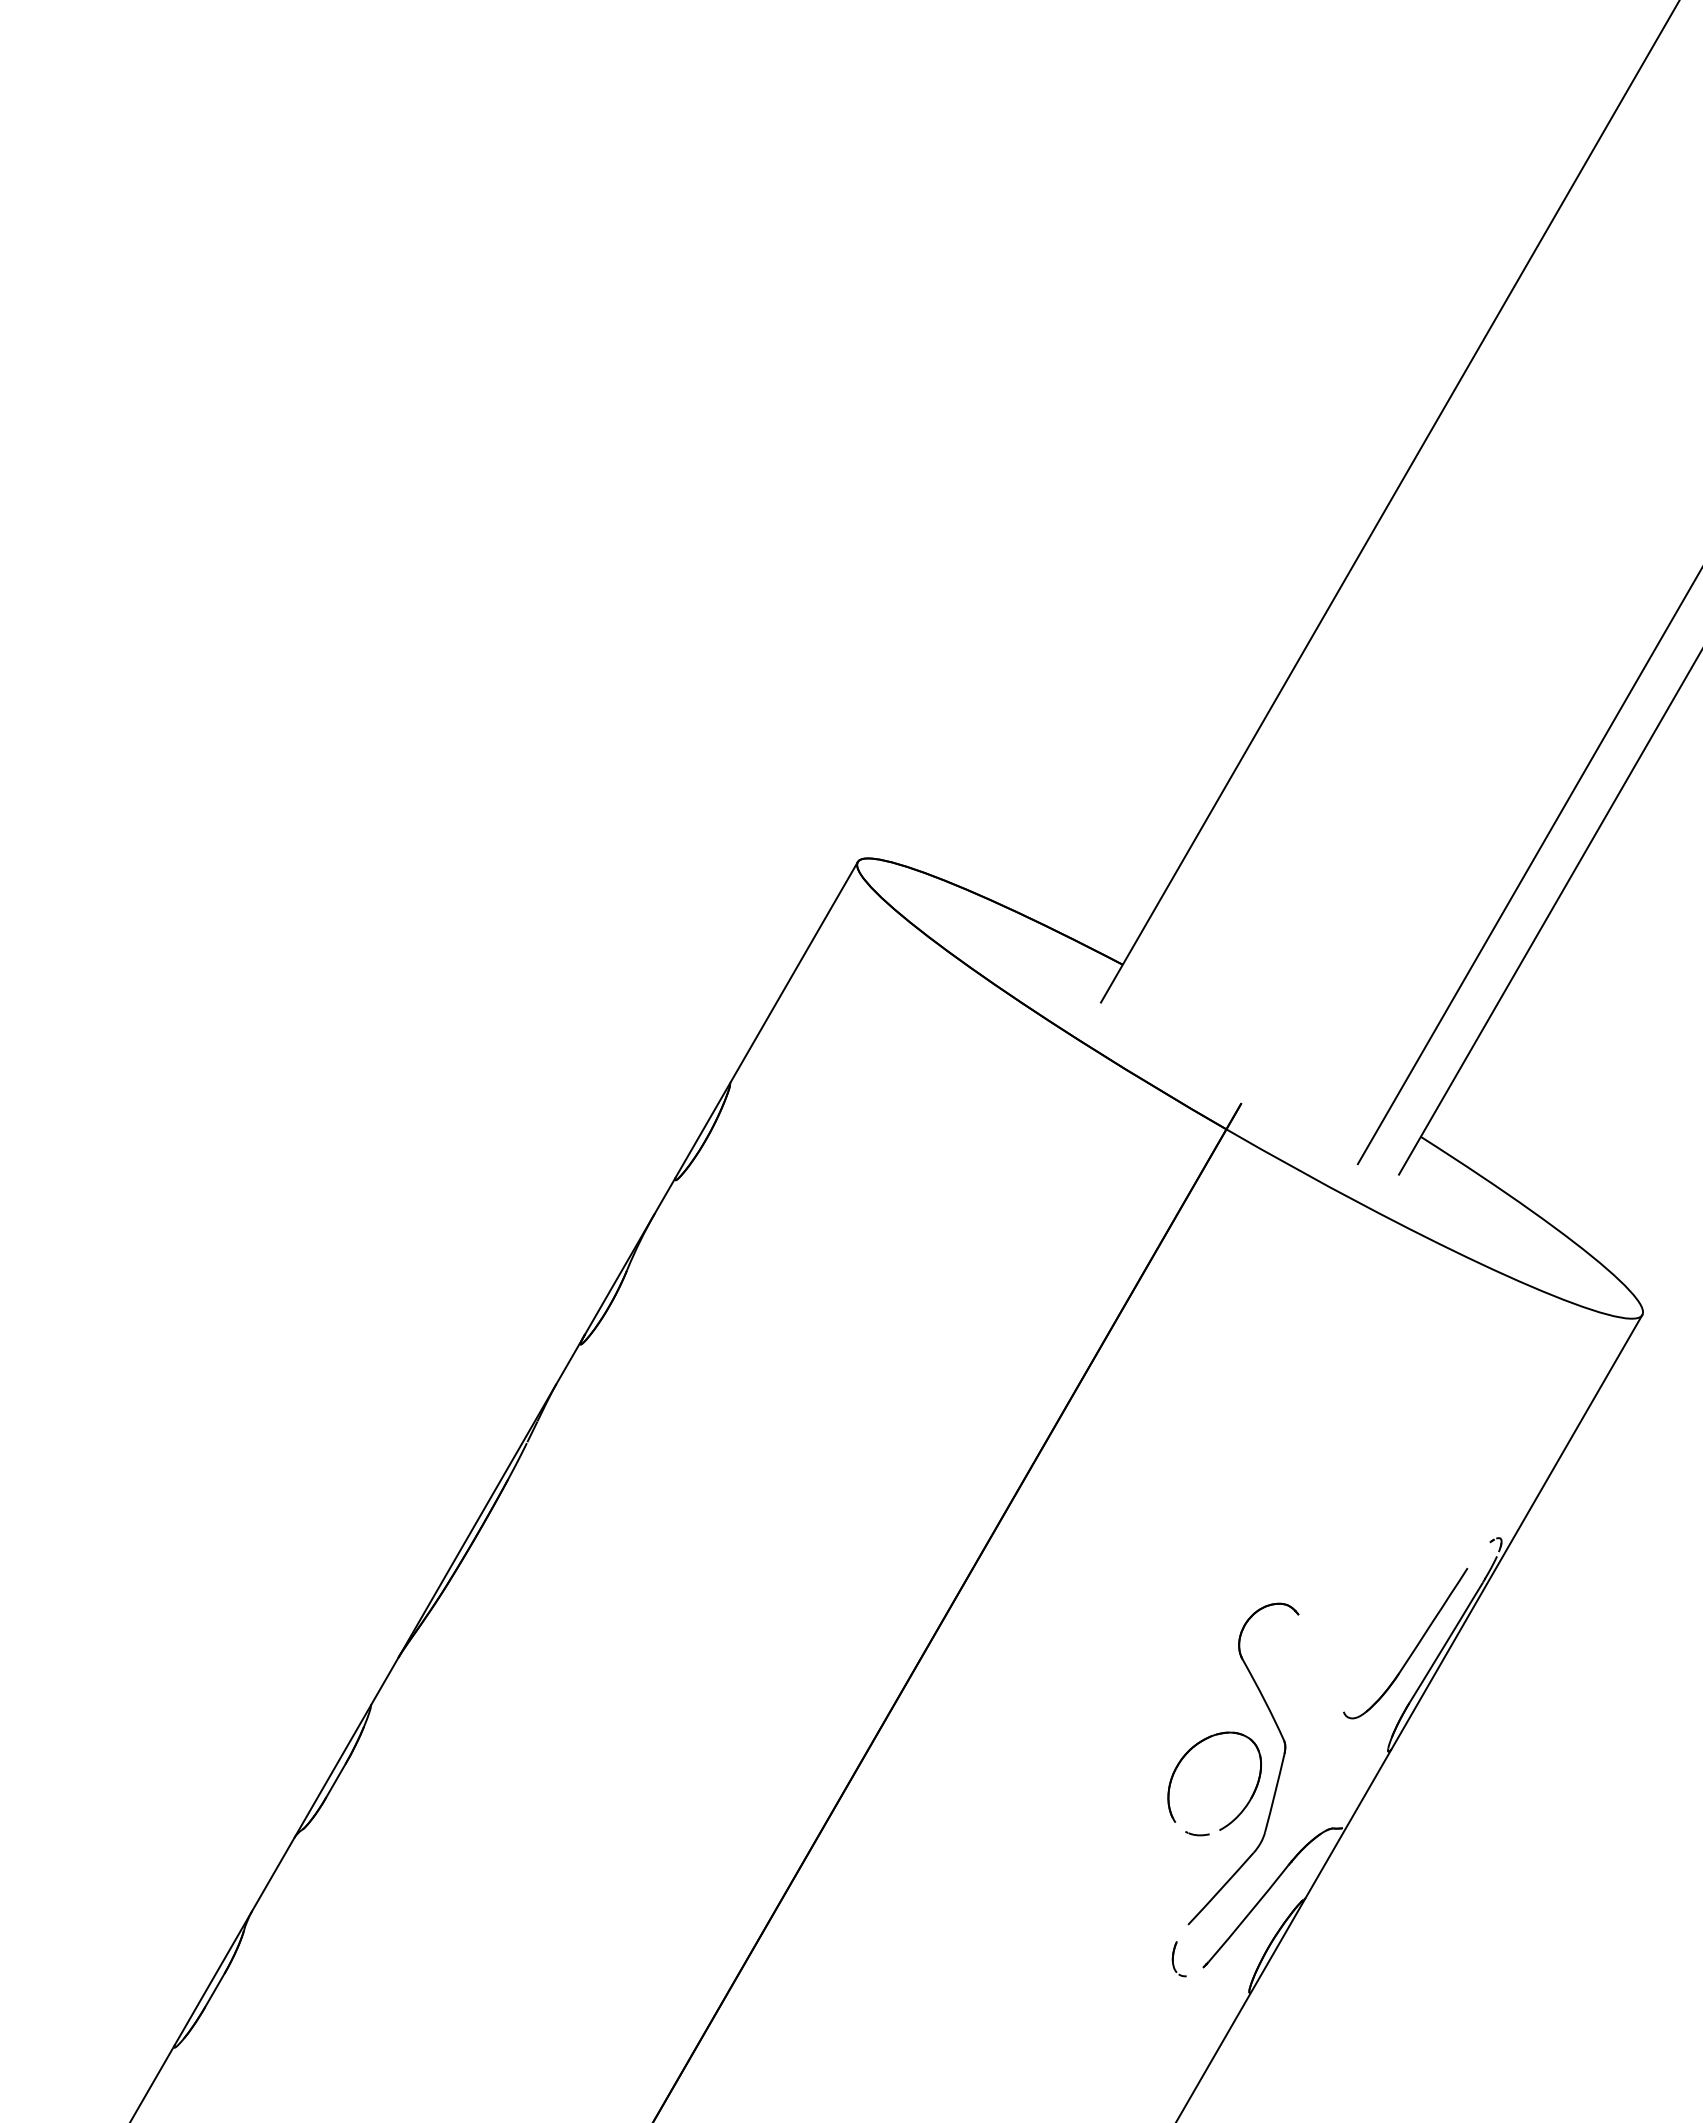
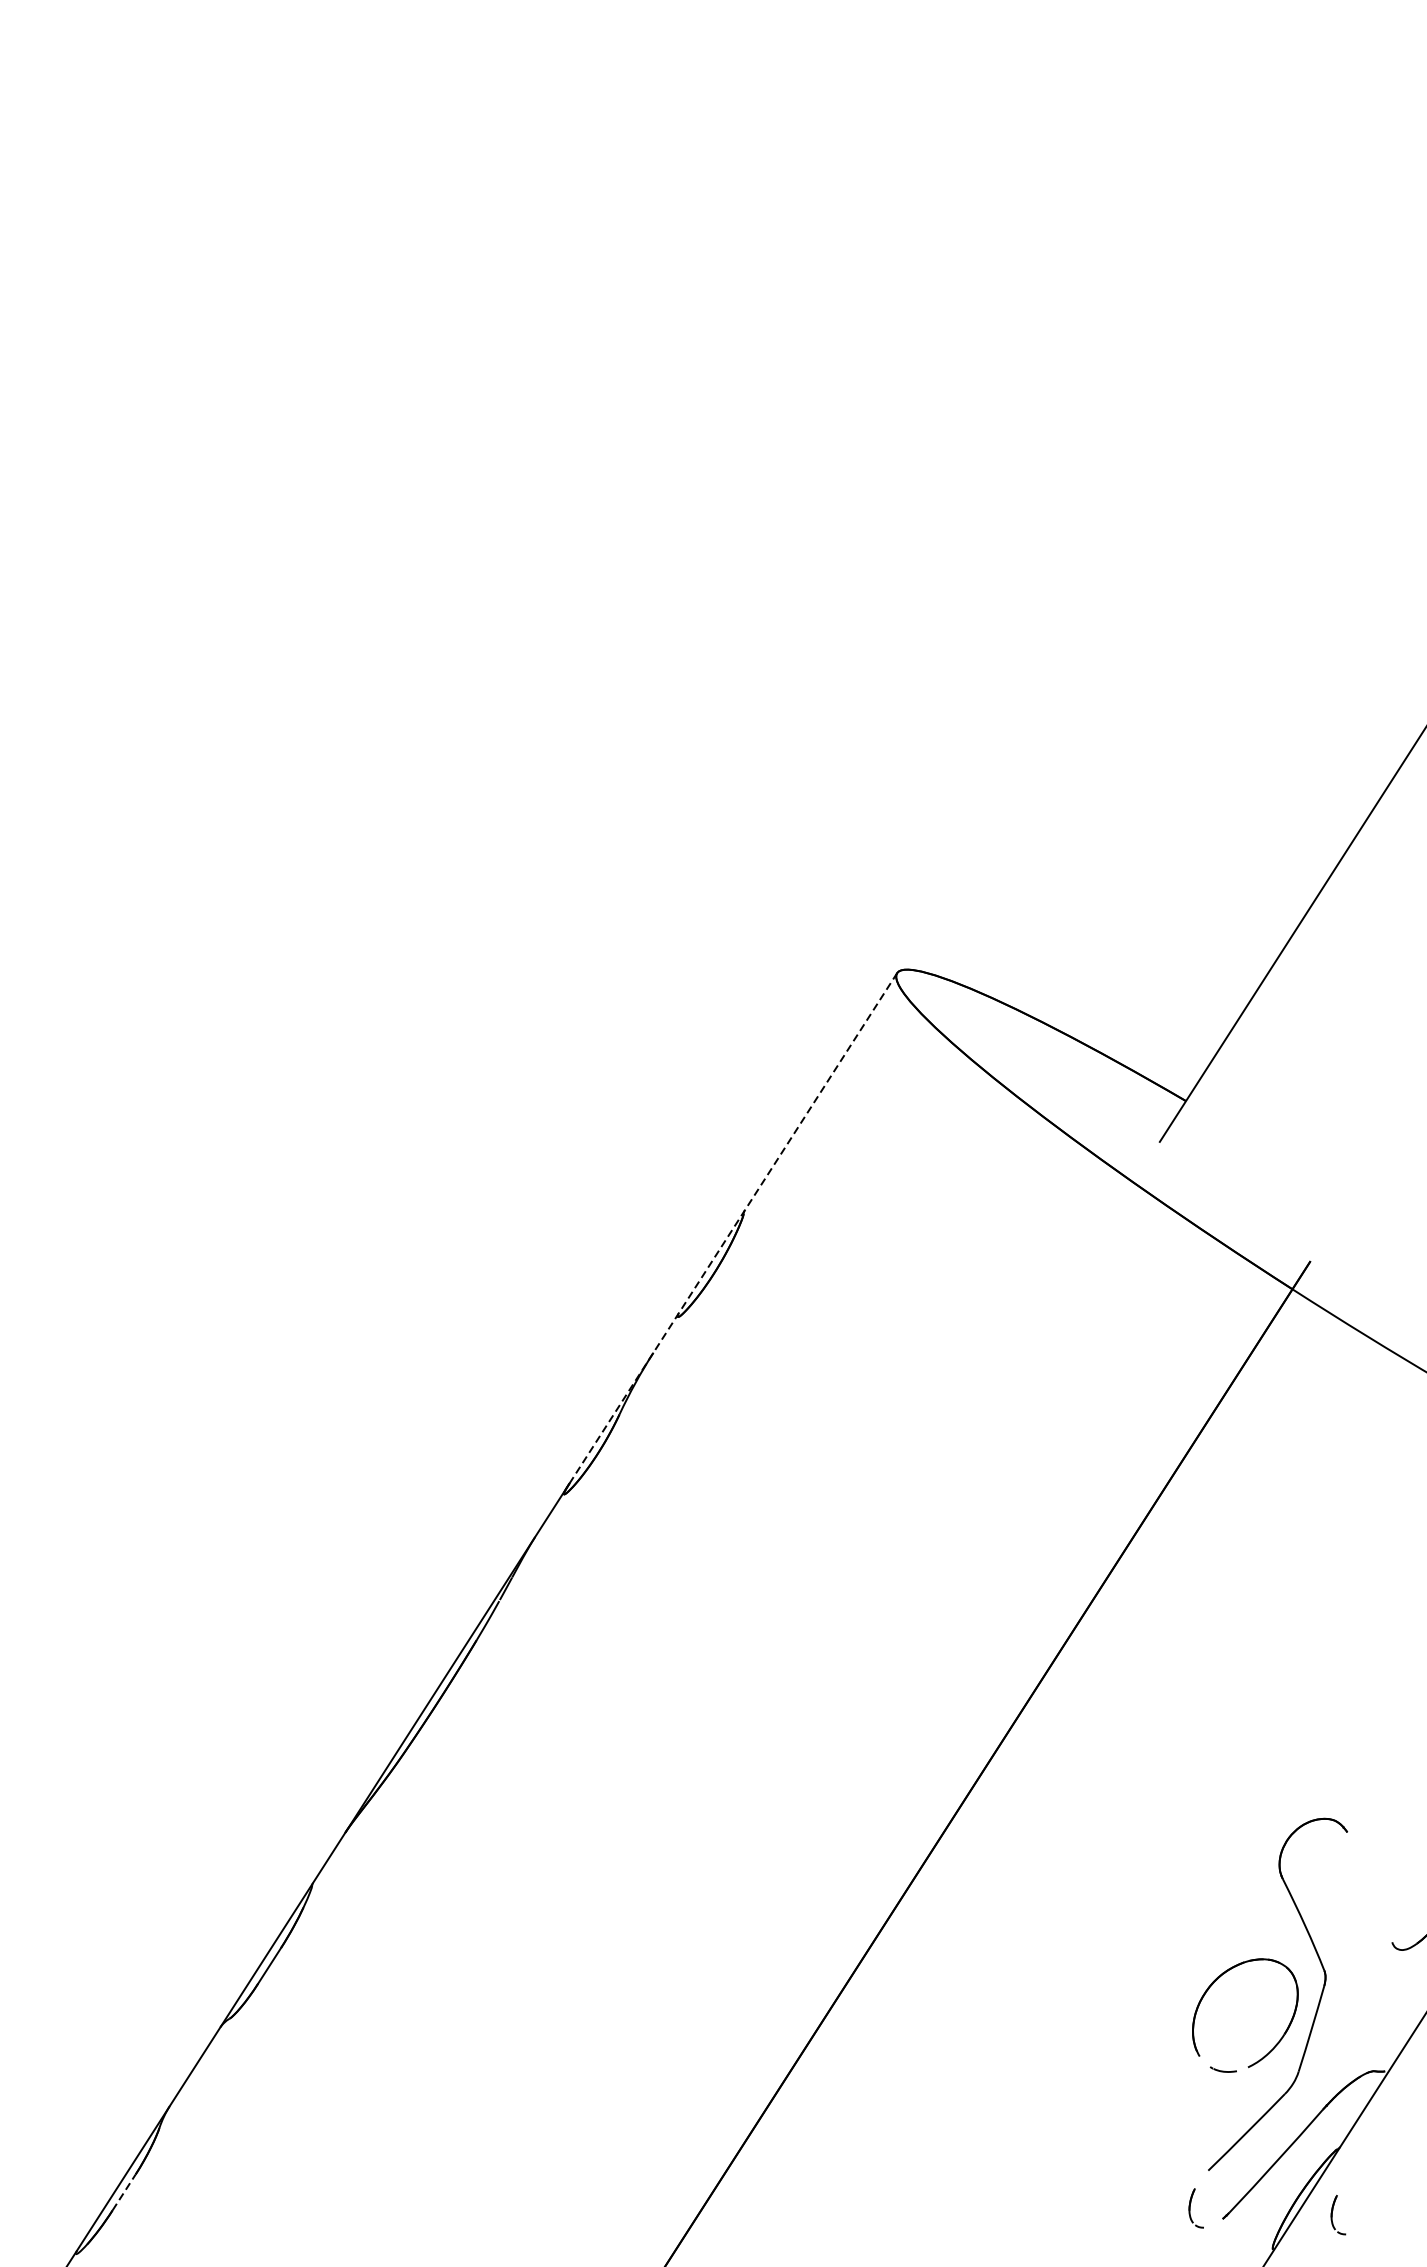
line: (721, 1098) -> (733, 1228), solid -> dashed
part: (1306, 1959) -> (1337, 2215), added
line: (215, 1989) -> (124, 2191), solid -> dashed

